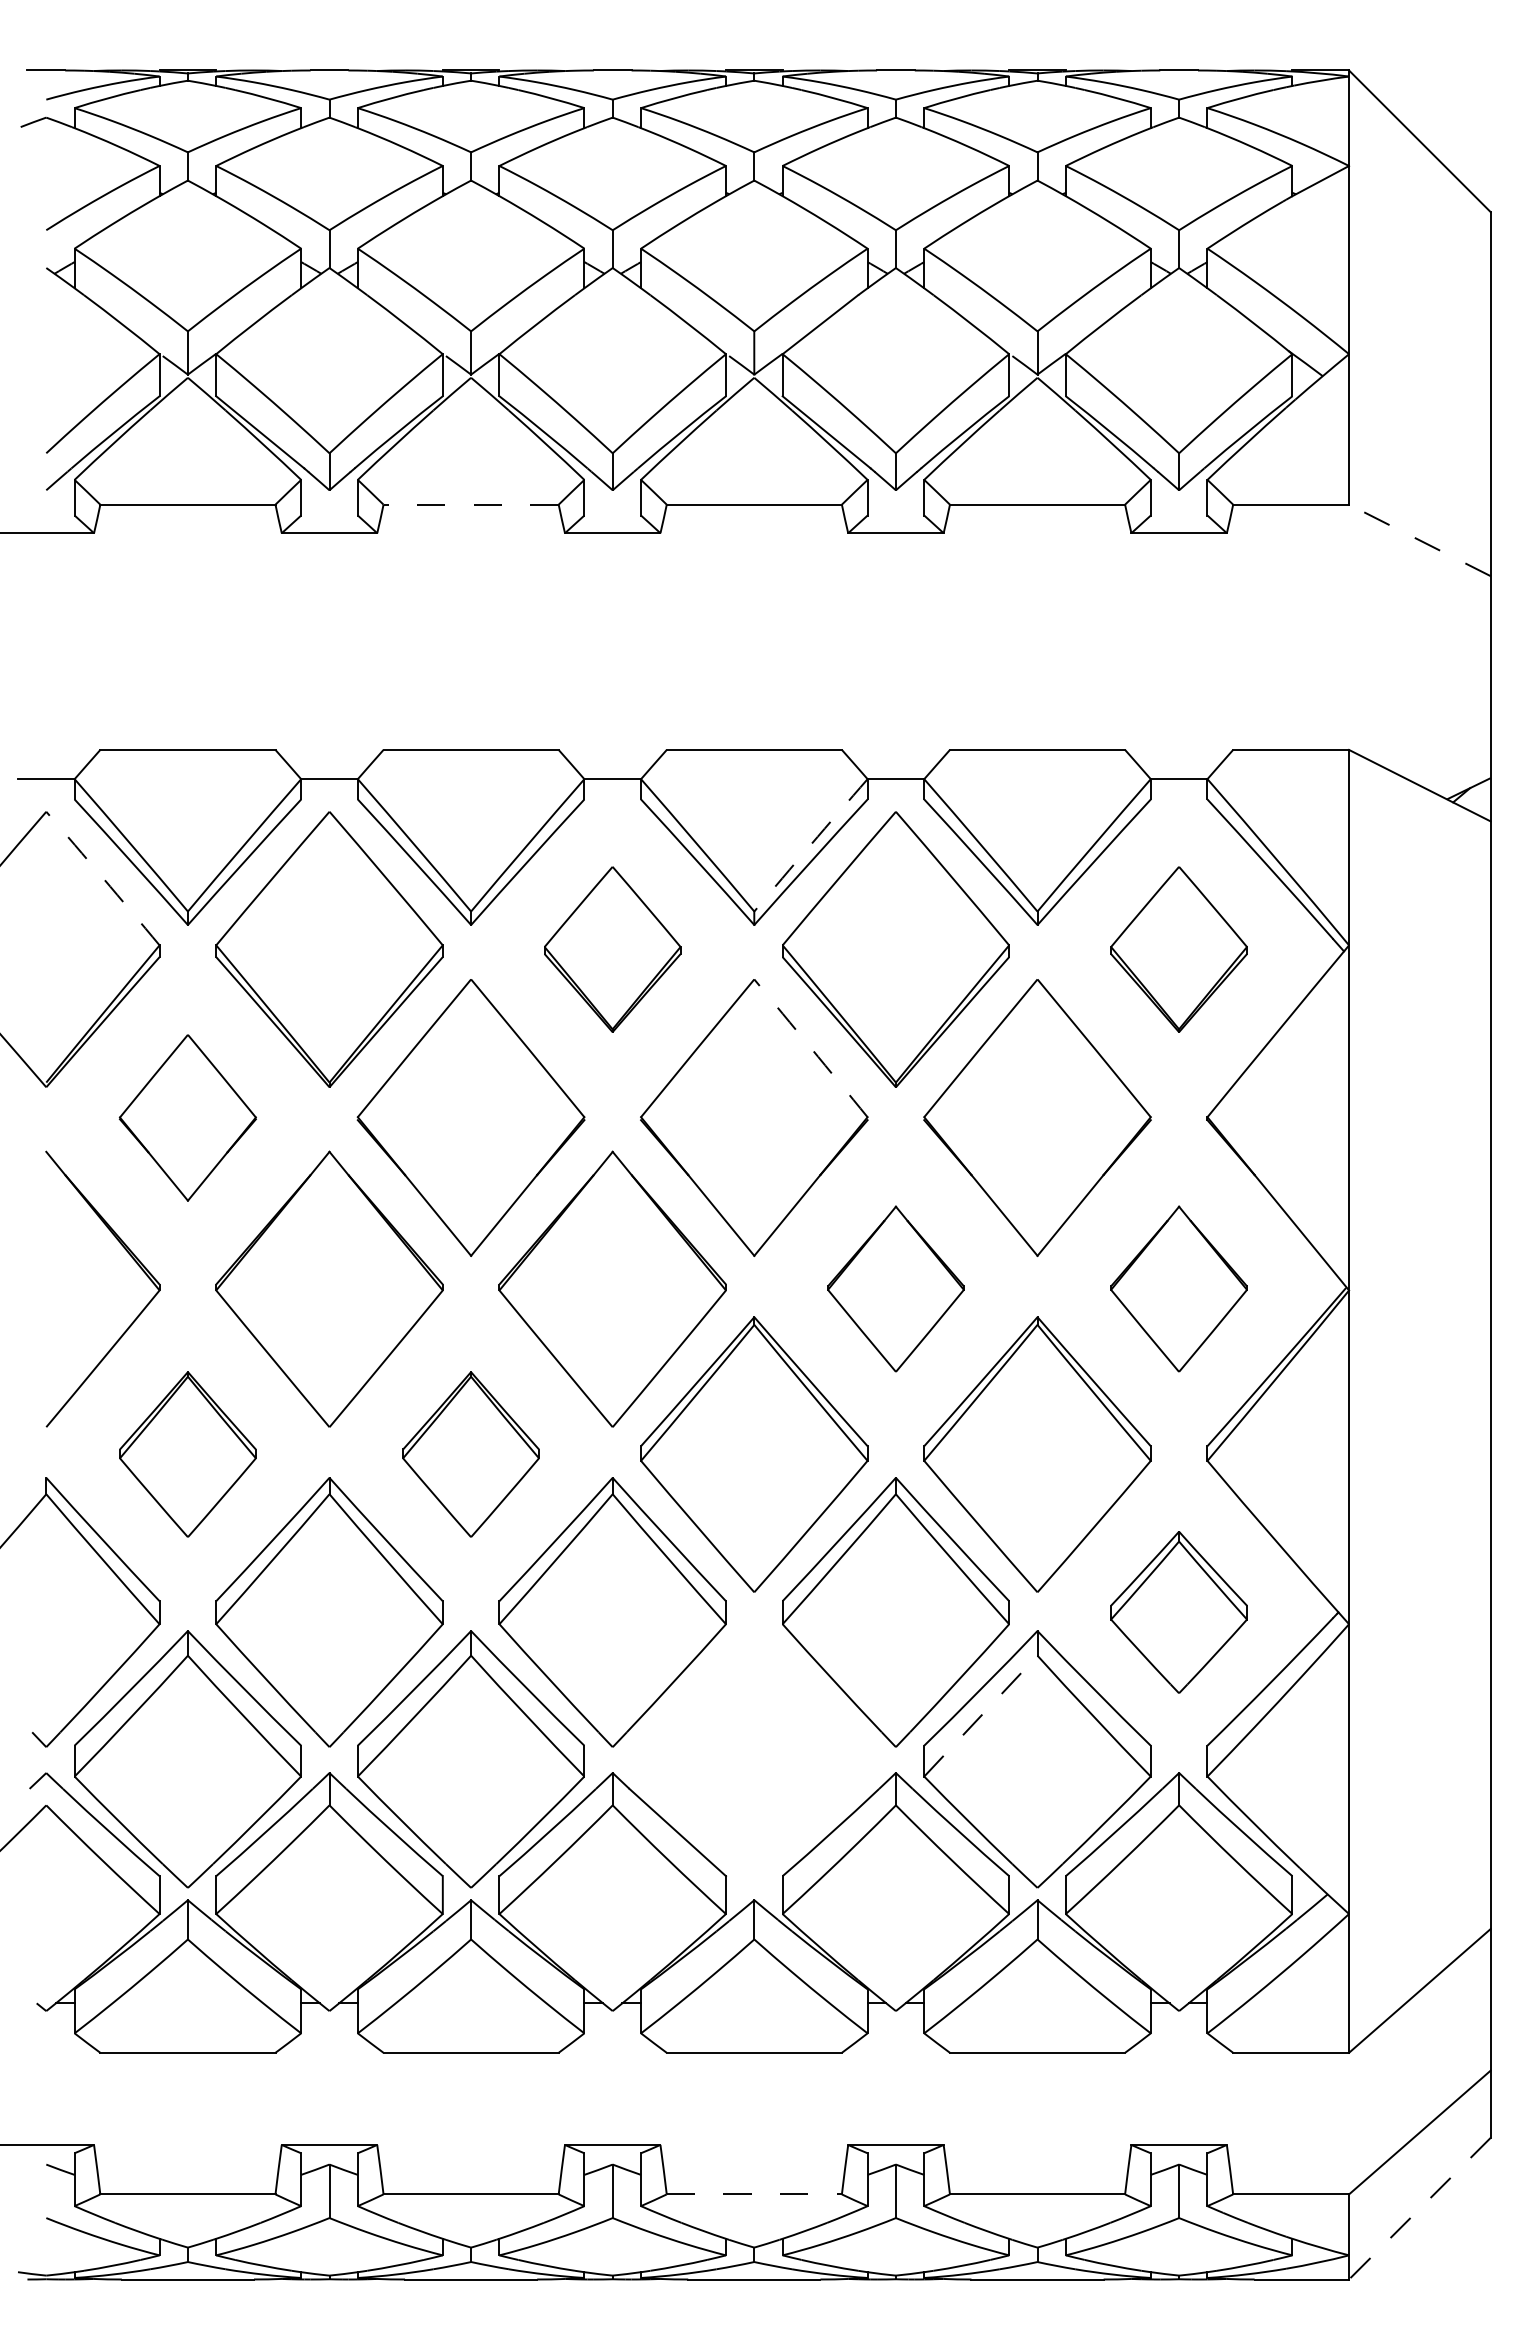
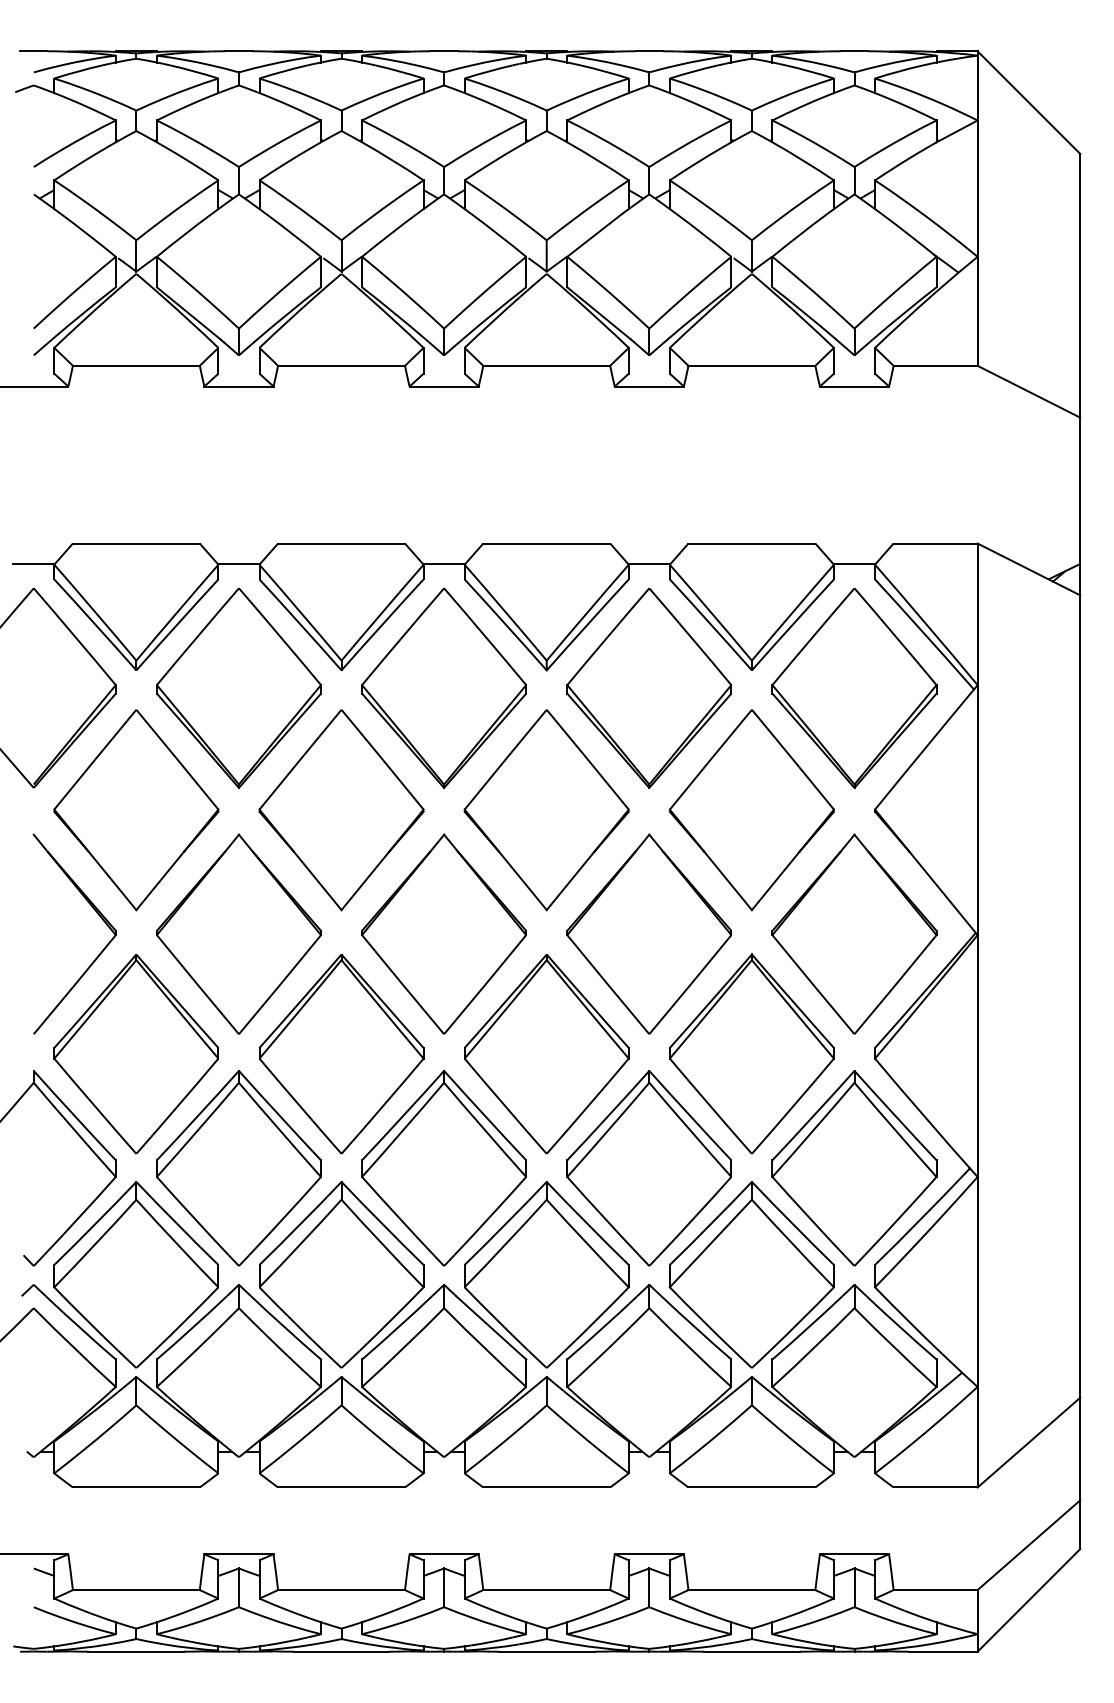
line: (471, 504) -> (341, 365), dashed -> solid
line: (1419, 540) -> (1028, 391), dashed -> solid
arc: (810, 845) -> (587, 612), dashed -> solid
arc: (103, 878) -> (75, 636), dashed -> solid
part: (612, 949) -> (443, 688), size x1.67
part: (1178, 949) -> (854, 688), size x1.67
arc: (811, 1048) -> (588, 759), dashed -> solid
part: (187, 1117) -> (136, 809), size x1.67
part: (895, 1288) -> (649, 933), size x1.67
part: (1178, 1288) -> (854, 933), size x1.67
part: (187, 1454) -> (136, 1053), size x1.67
part: (470, 1454) -> (341, 1053), size x1.67
part: (1178, 1612) -> (854, 1168), size x1.67
line: (980, 1716) -> (710, 1243), dashed -> solid
part: (754, 1759) -> (546, 1274), added
line: (754, 2194) -> (546, 1590), dashed -> solid
line: (1419, 2209) -> (1028, 1600), dashed -> solid

